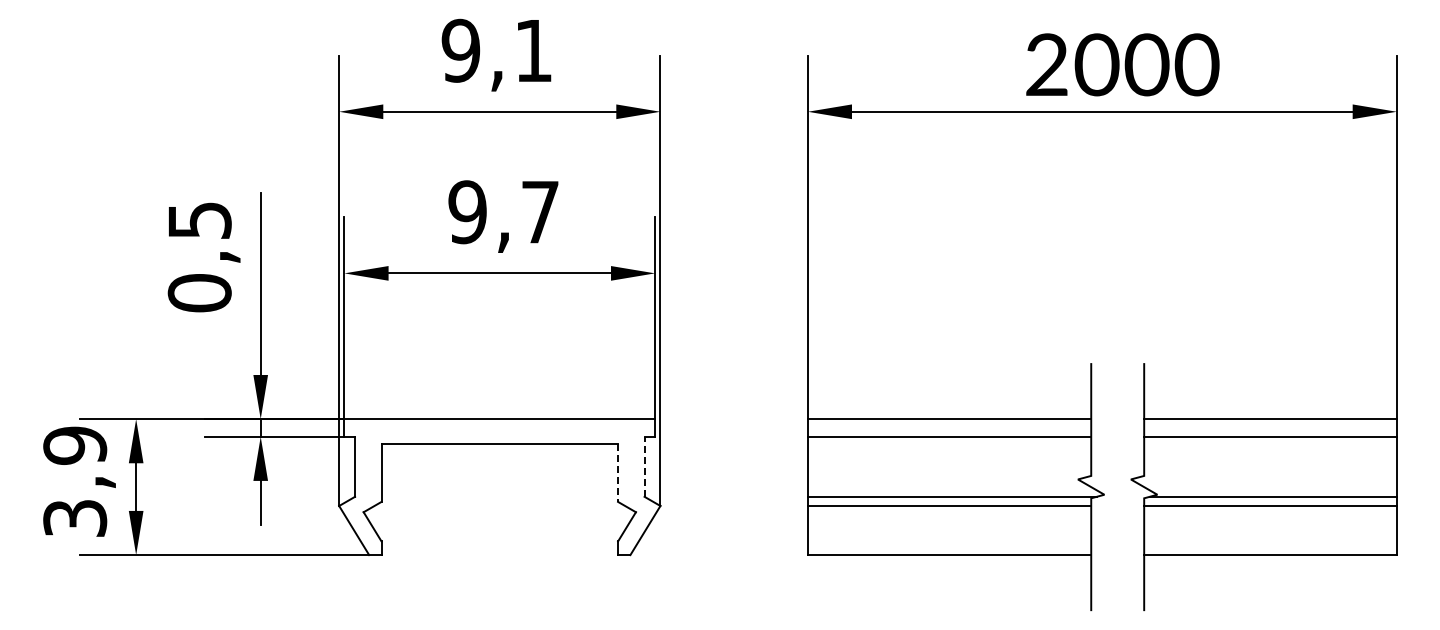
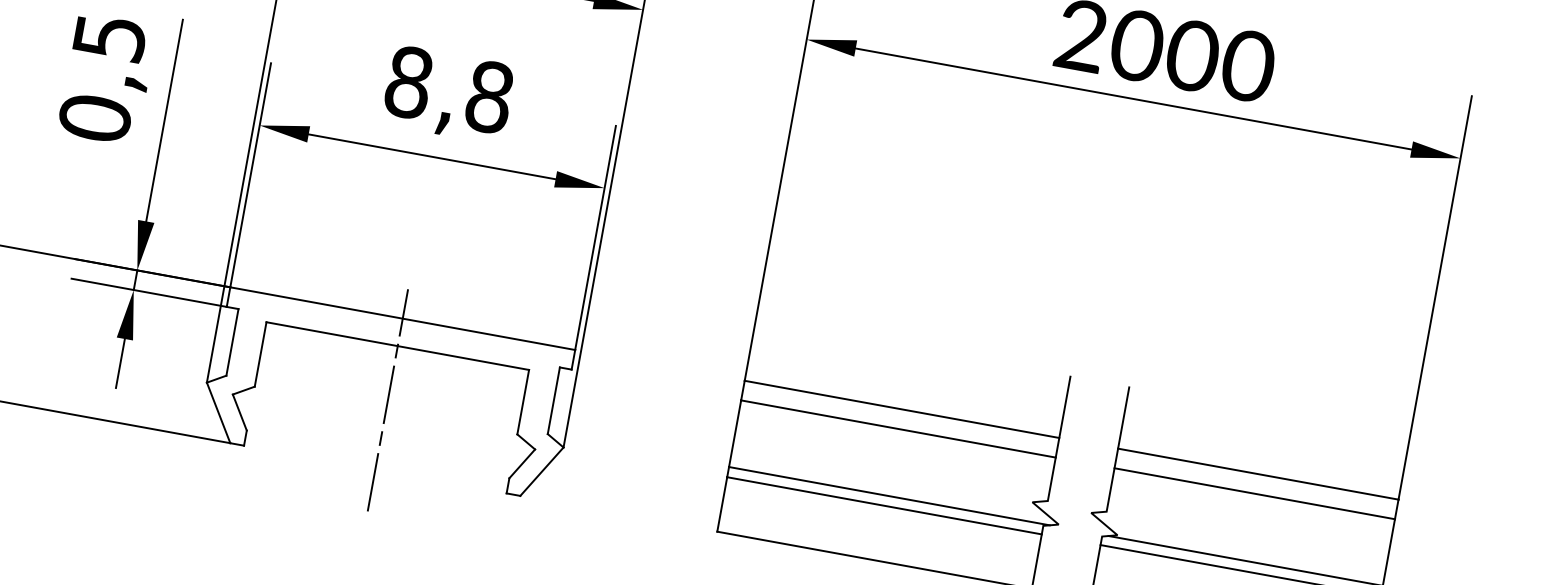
text: (503, 212) -> (448, 90), 9,7 -> 8,8
line: (644, 466) -> (553, 400), dashed -> solid
line: (618, 473) -> (523, 402), dashed -> solid
line: (499, 492) -> (387, 400), added

